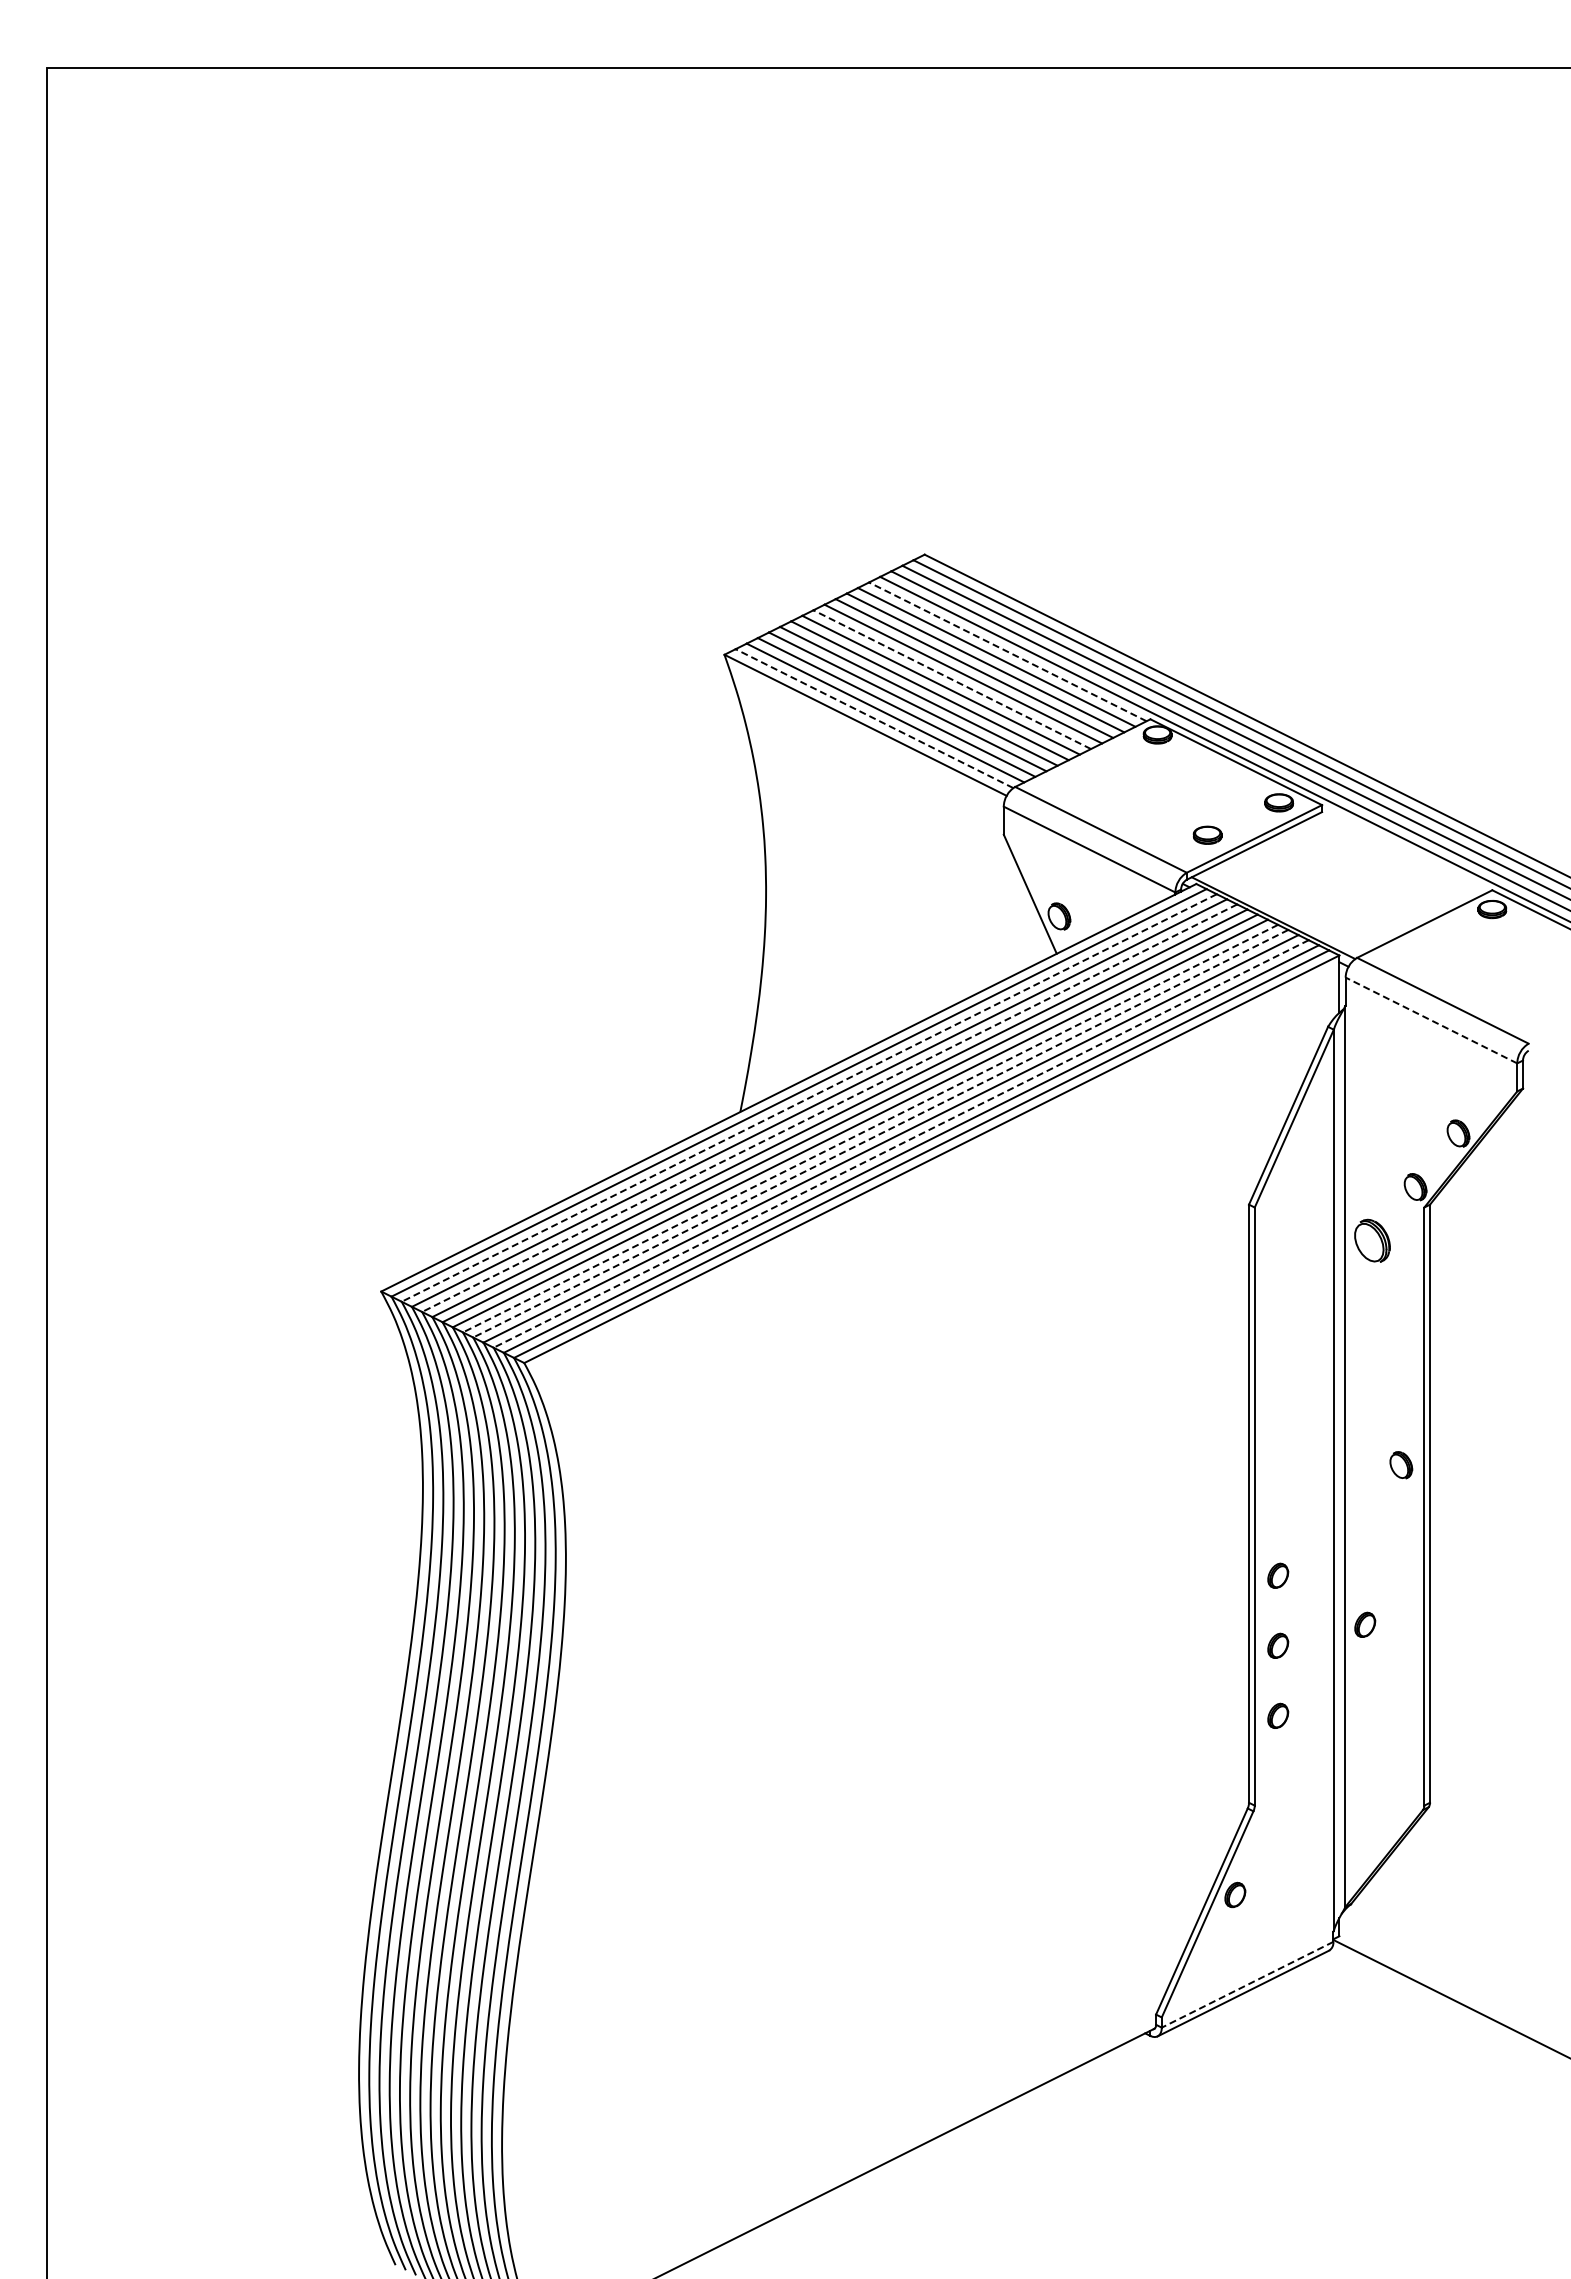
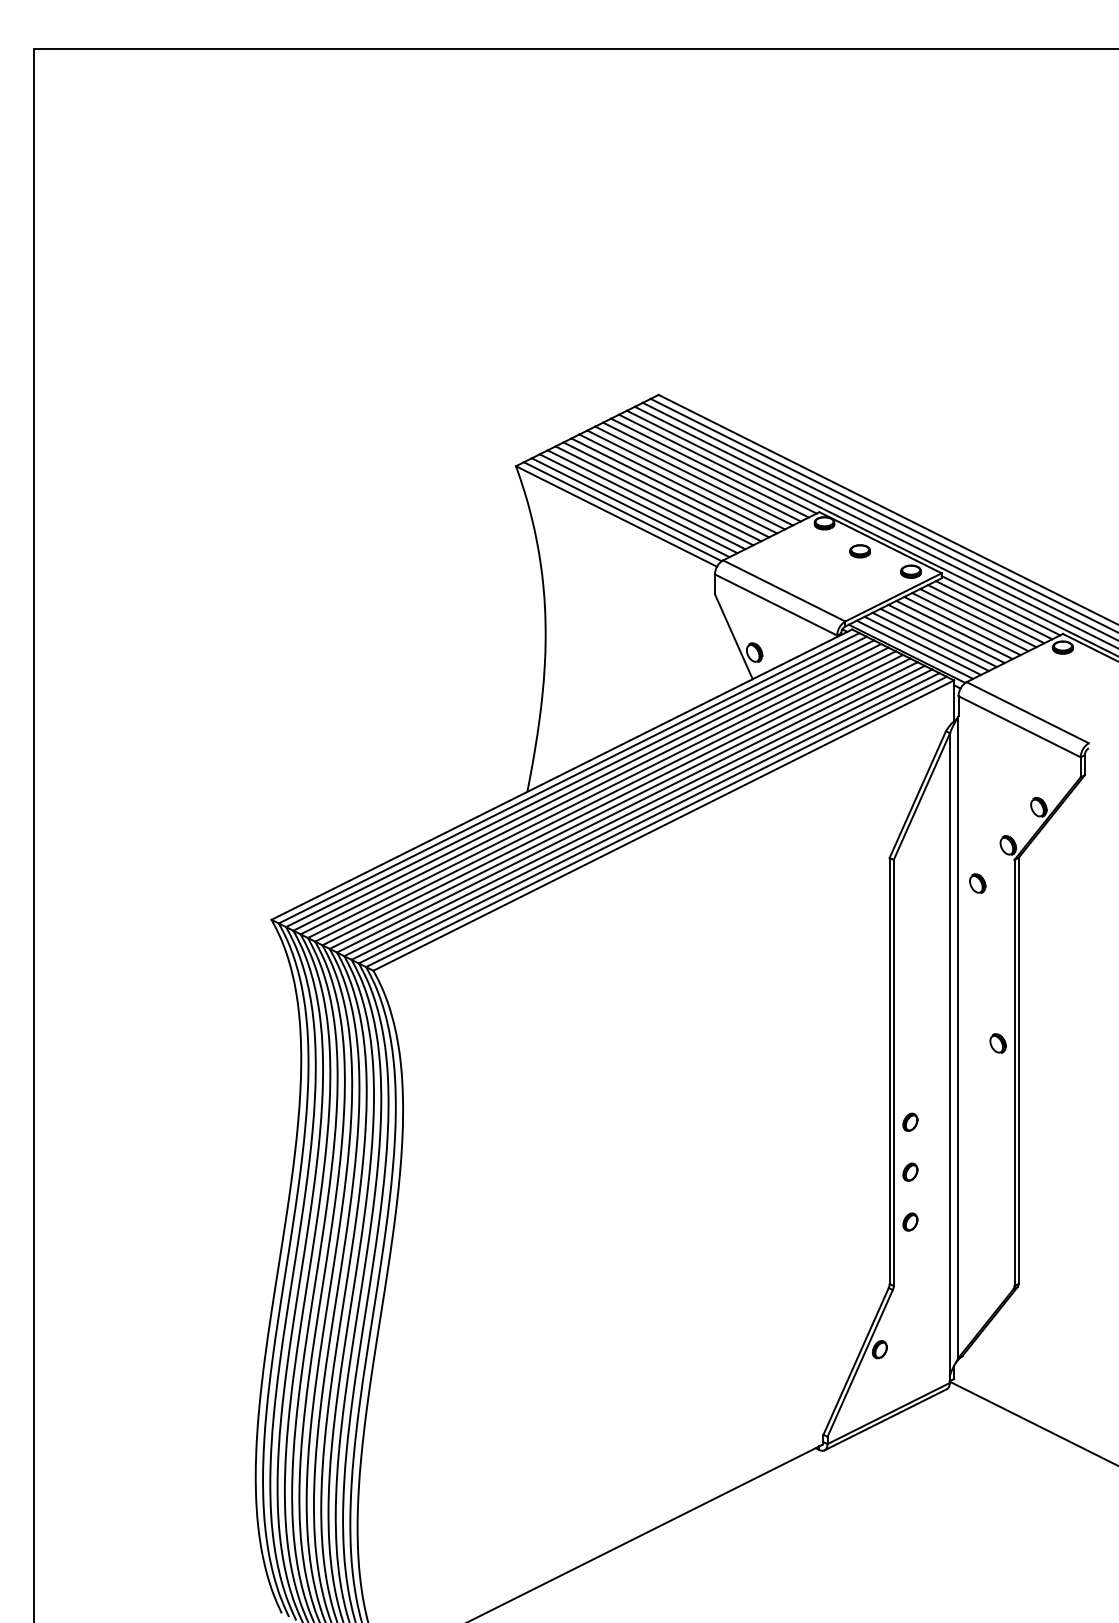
line: (1007, 651) -> (717, 463), dashed -> solid
line: (951, 679) -> (677, 483), dashed -> solid
line: (874, 718) -> (622, 511), dashed -> solid
part: (1207, 834) -> (860, 550), moved
line: (1405, 850) -> (1001, 605), added
line: (1395, 856) -> (994, 609), added
line: (1384, 862) -> (986, 614), added
line: (1373, 867) -> (978, 617), added
line: (1362, 873) -> (970, 622), added
line: (1350, 878) -> (961, 625), added
line: (1339, 884) -> (954, 629), added
line: (1328, 890) -> (946, 634), added
line: (1317, 895) -> (938, 637), added
line: (1306, 901) -> (930, 641), added
line: (1295, 906) -> (922, 645), added
line: (1284, 912) -> (914, 649), added
line: (1431, 1020) -> (1019, 726), dashed -> solid
line: (809, 1098) -> (576, 782), dashed -> solid
line: (829, 1108) -> (590, 789), dashed -> solid
line: (870, 1128) -> (620, 803), dashed -> solid
line: (880, 1133) -> (627, 807), dashed -> solid
line: (901, 1143) -> (642, 814), dashed -> solid
part: (1372, 1240) -> (977, 883), size x0.62
part: (1365, 1624) -> (972, 1156), removed
line: (1247, 1984) -> (888, 1413), dashed -> solid

